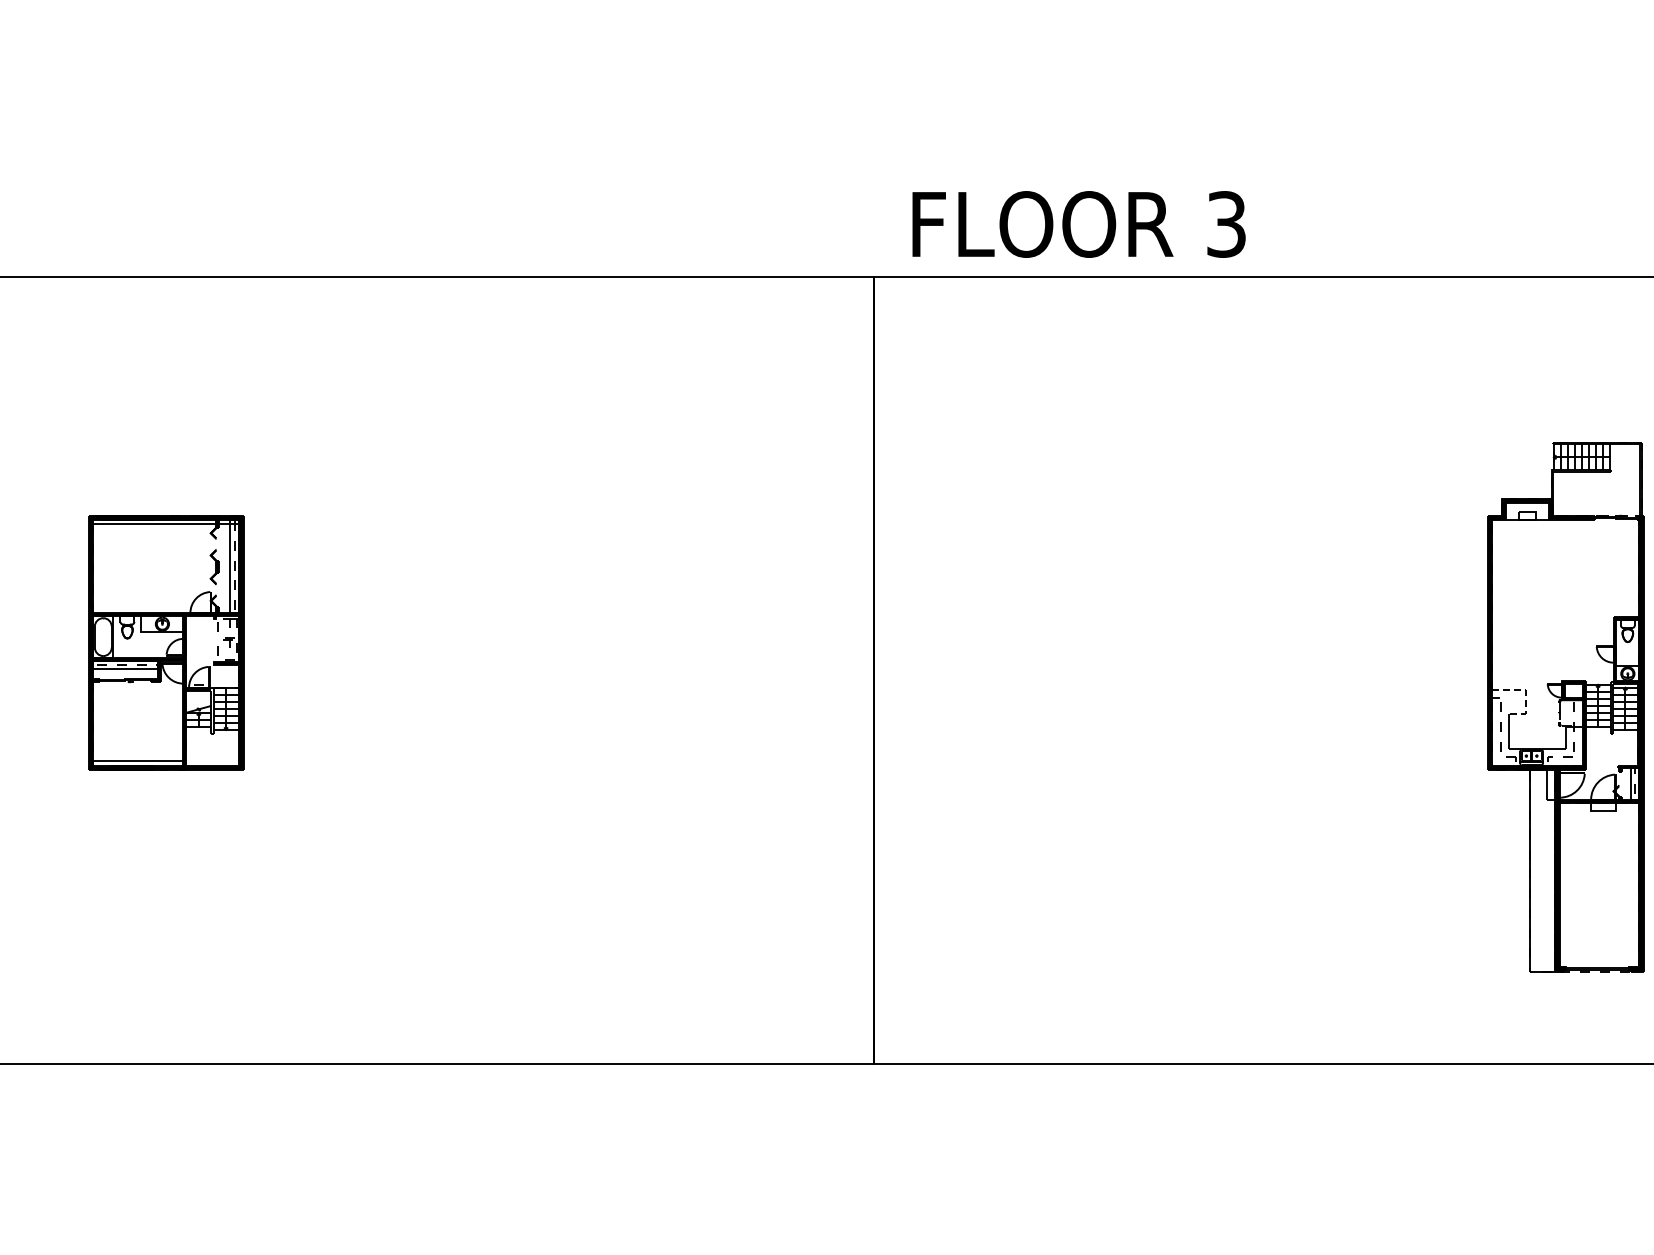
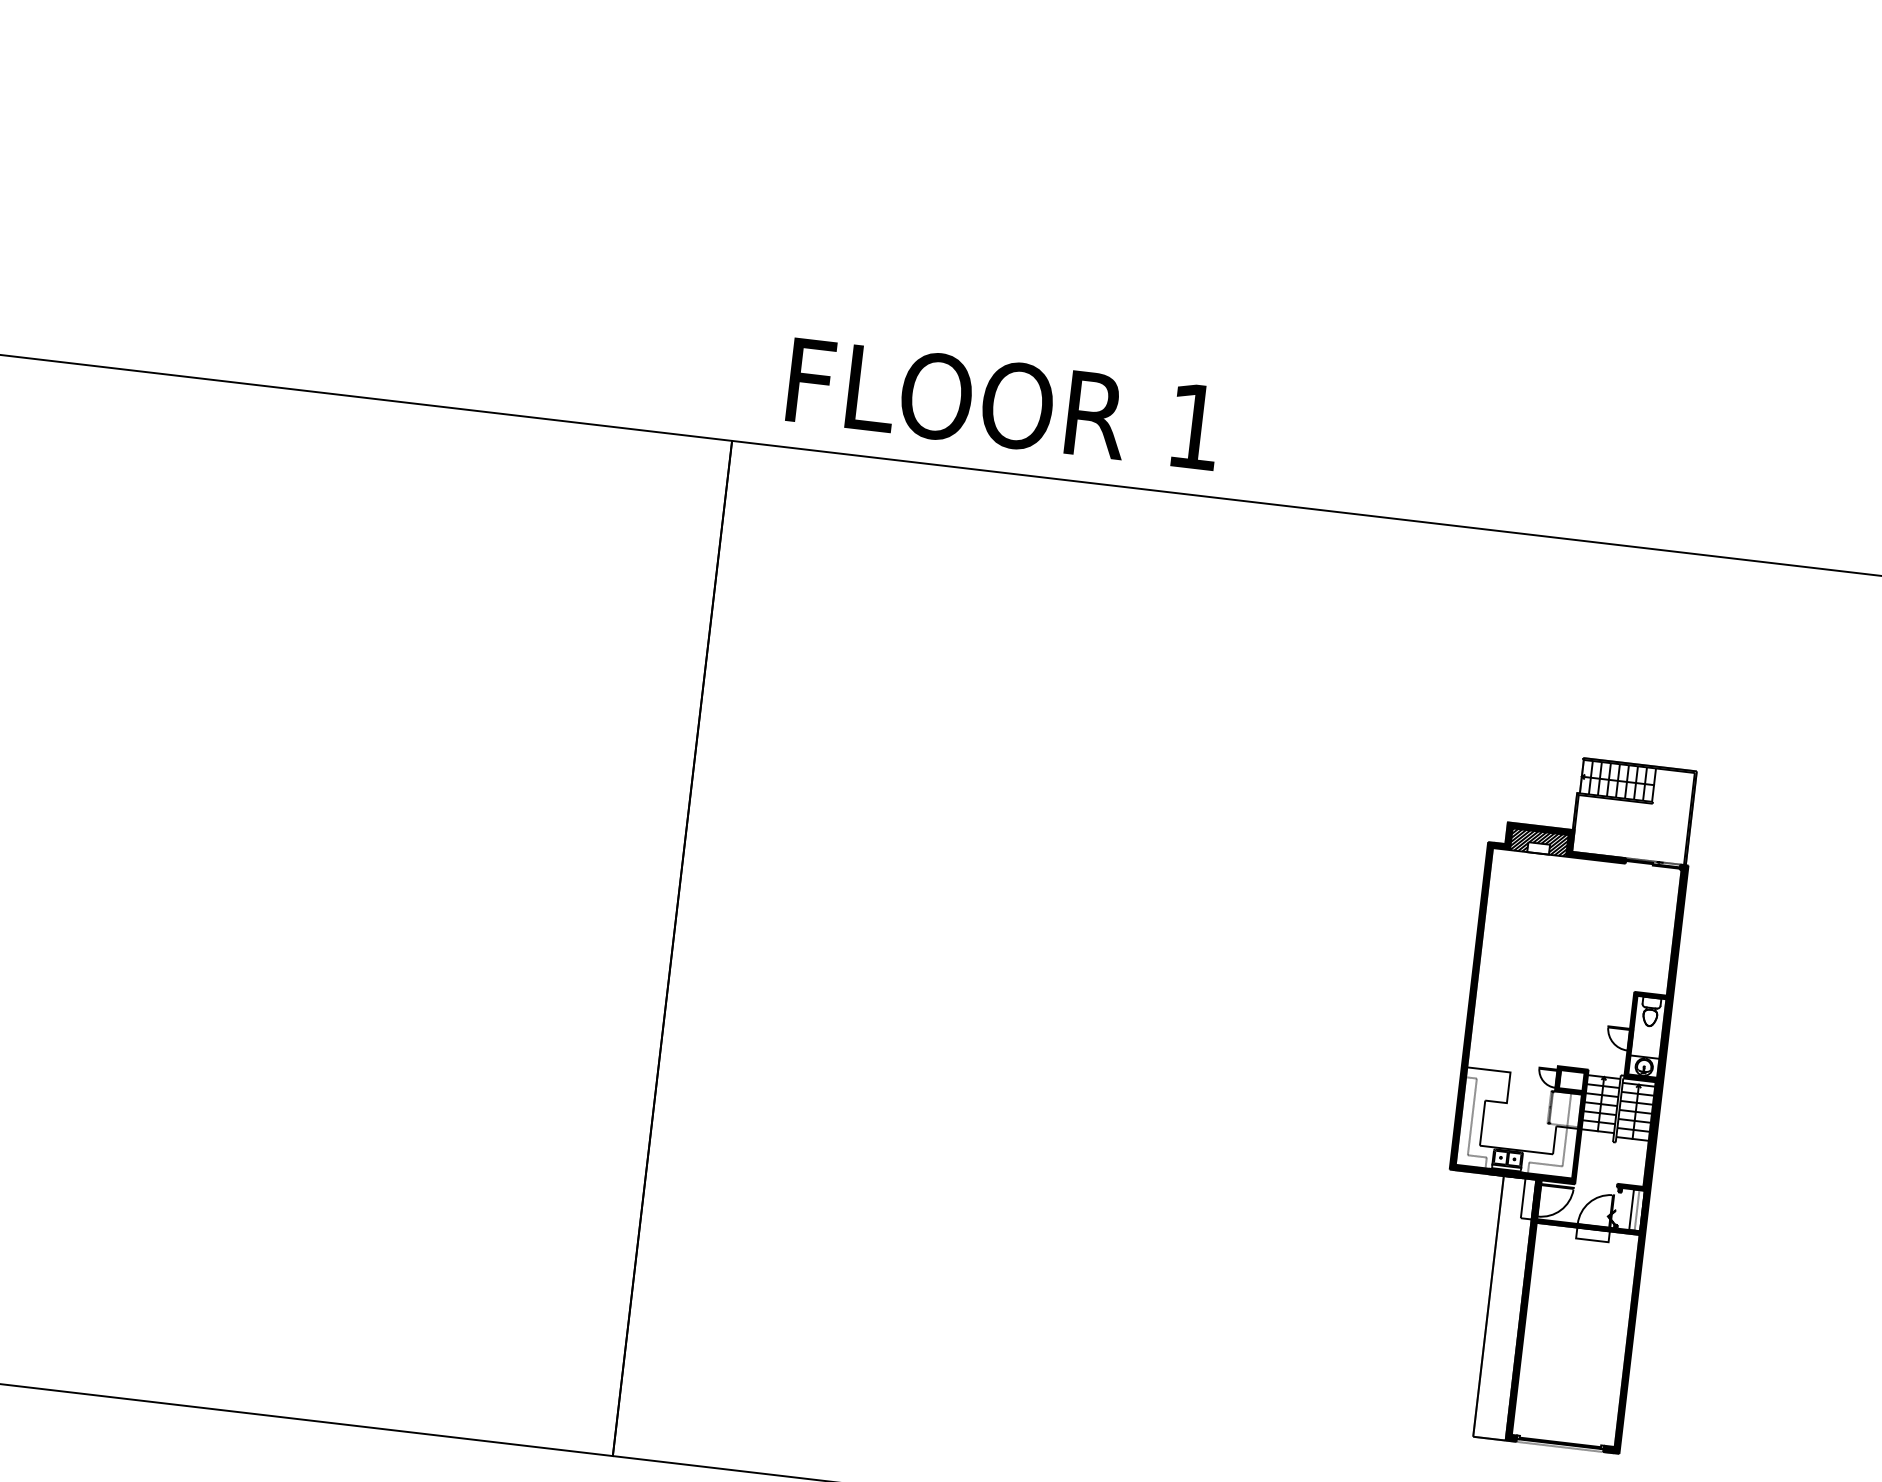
text: (1226, 224) -> (1194, 426), 3 -> 1
hatch: (1527, 511) -> (1539, 842), added
line: (1526, 693) -> (1510, 1077), dashed -> solid

